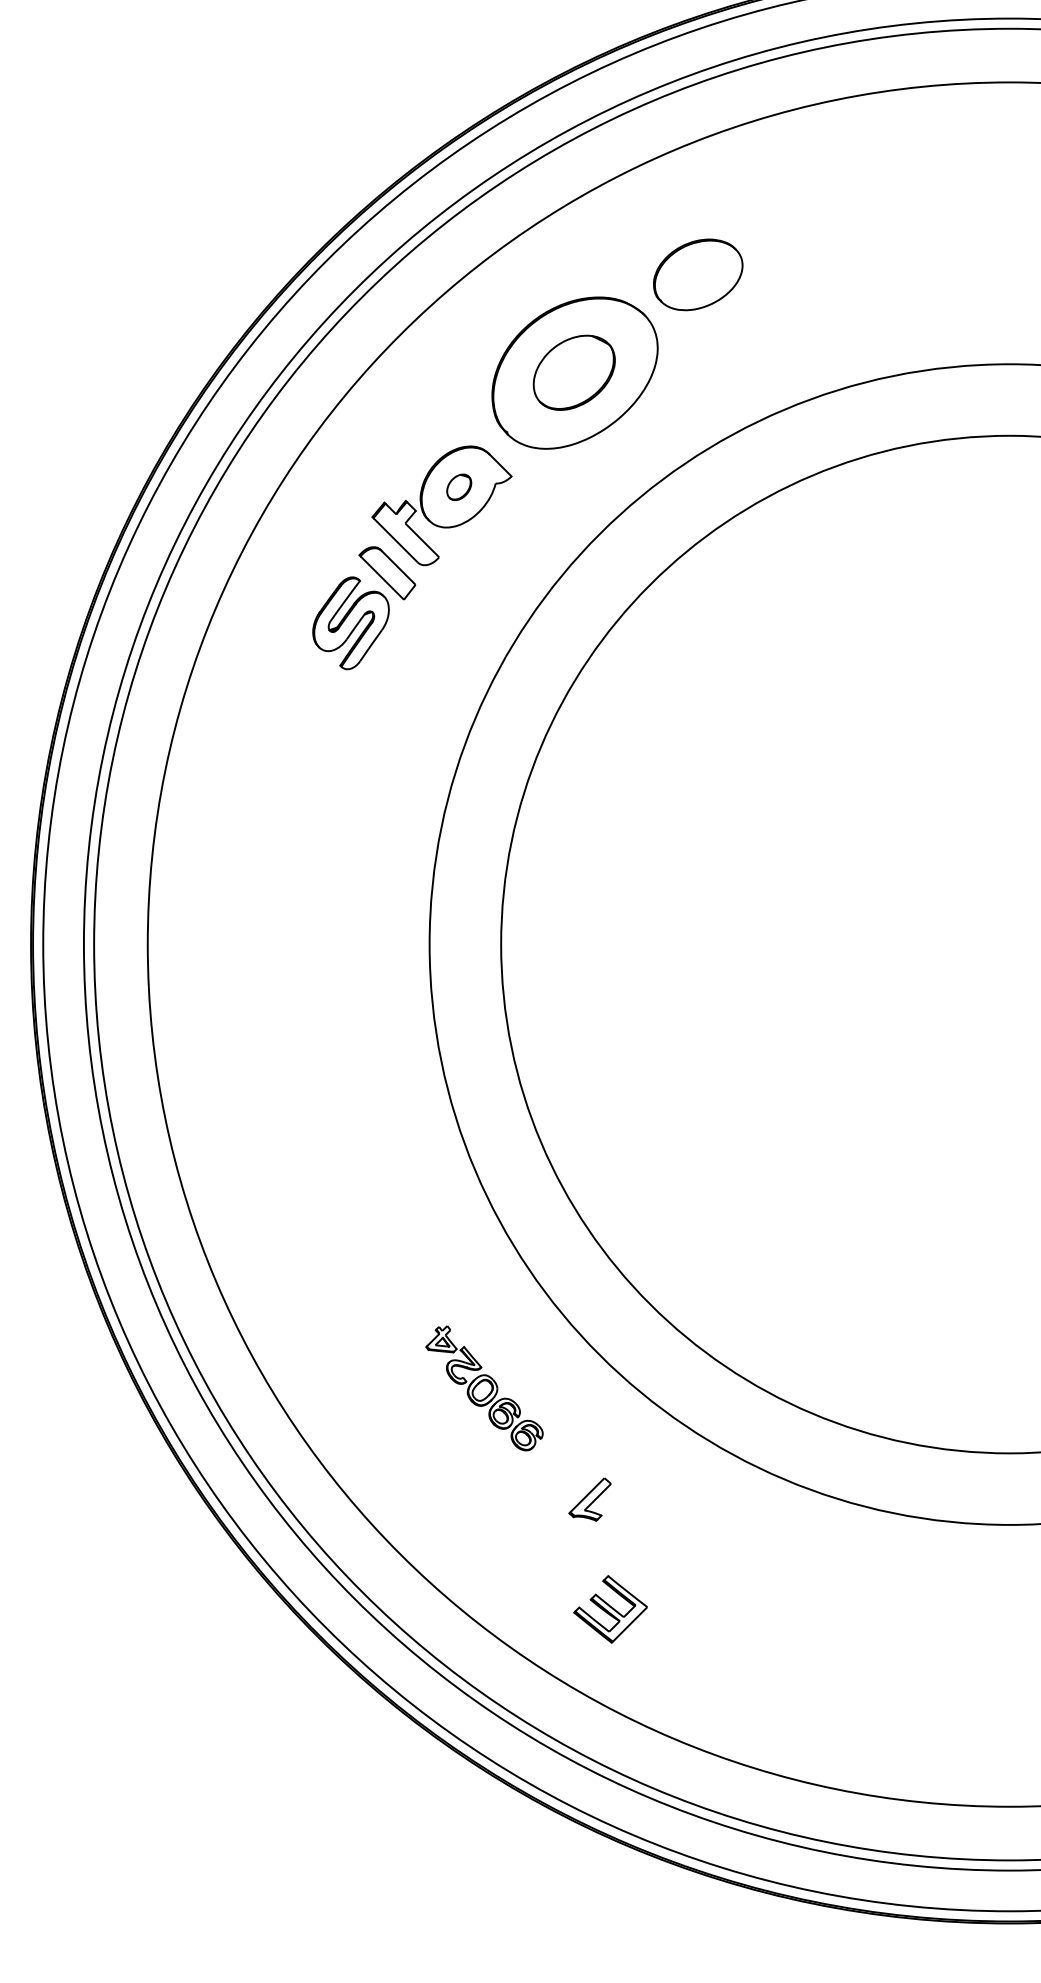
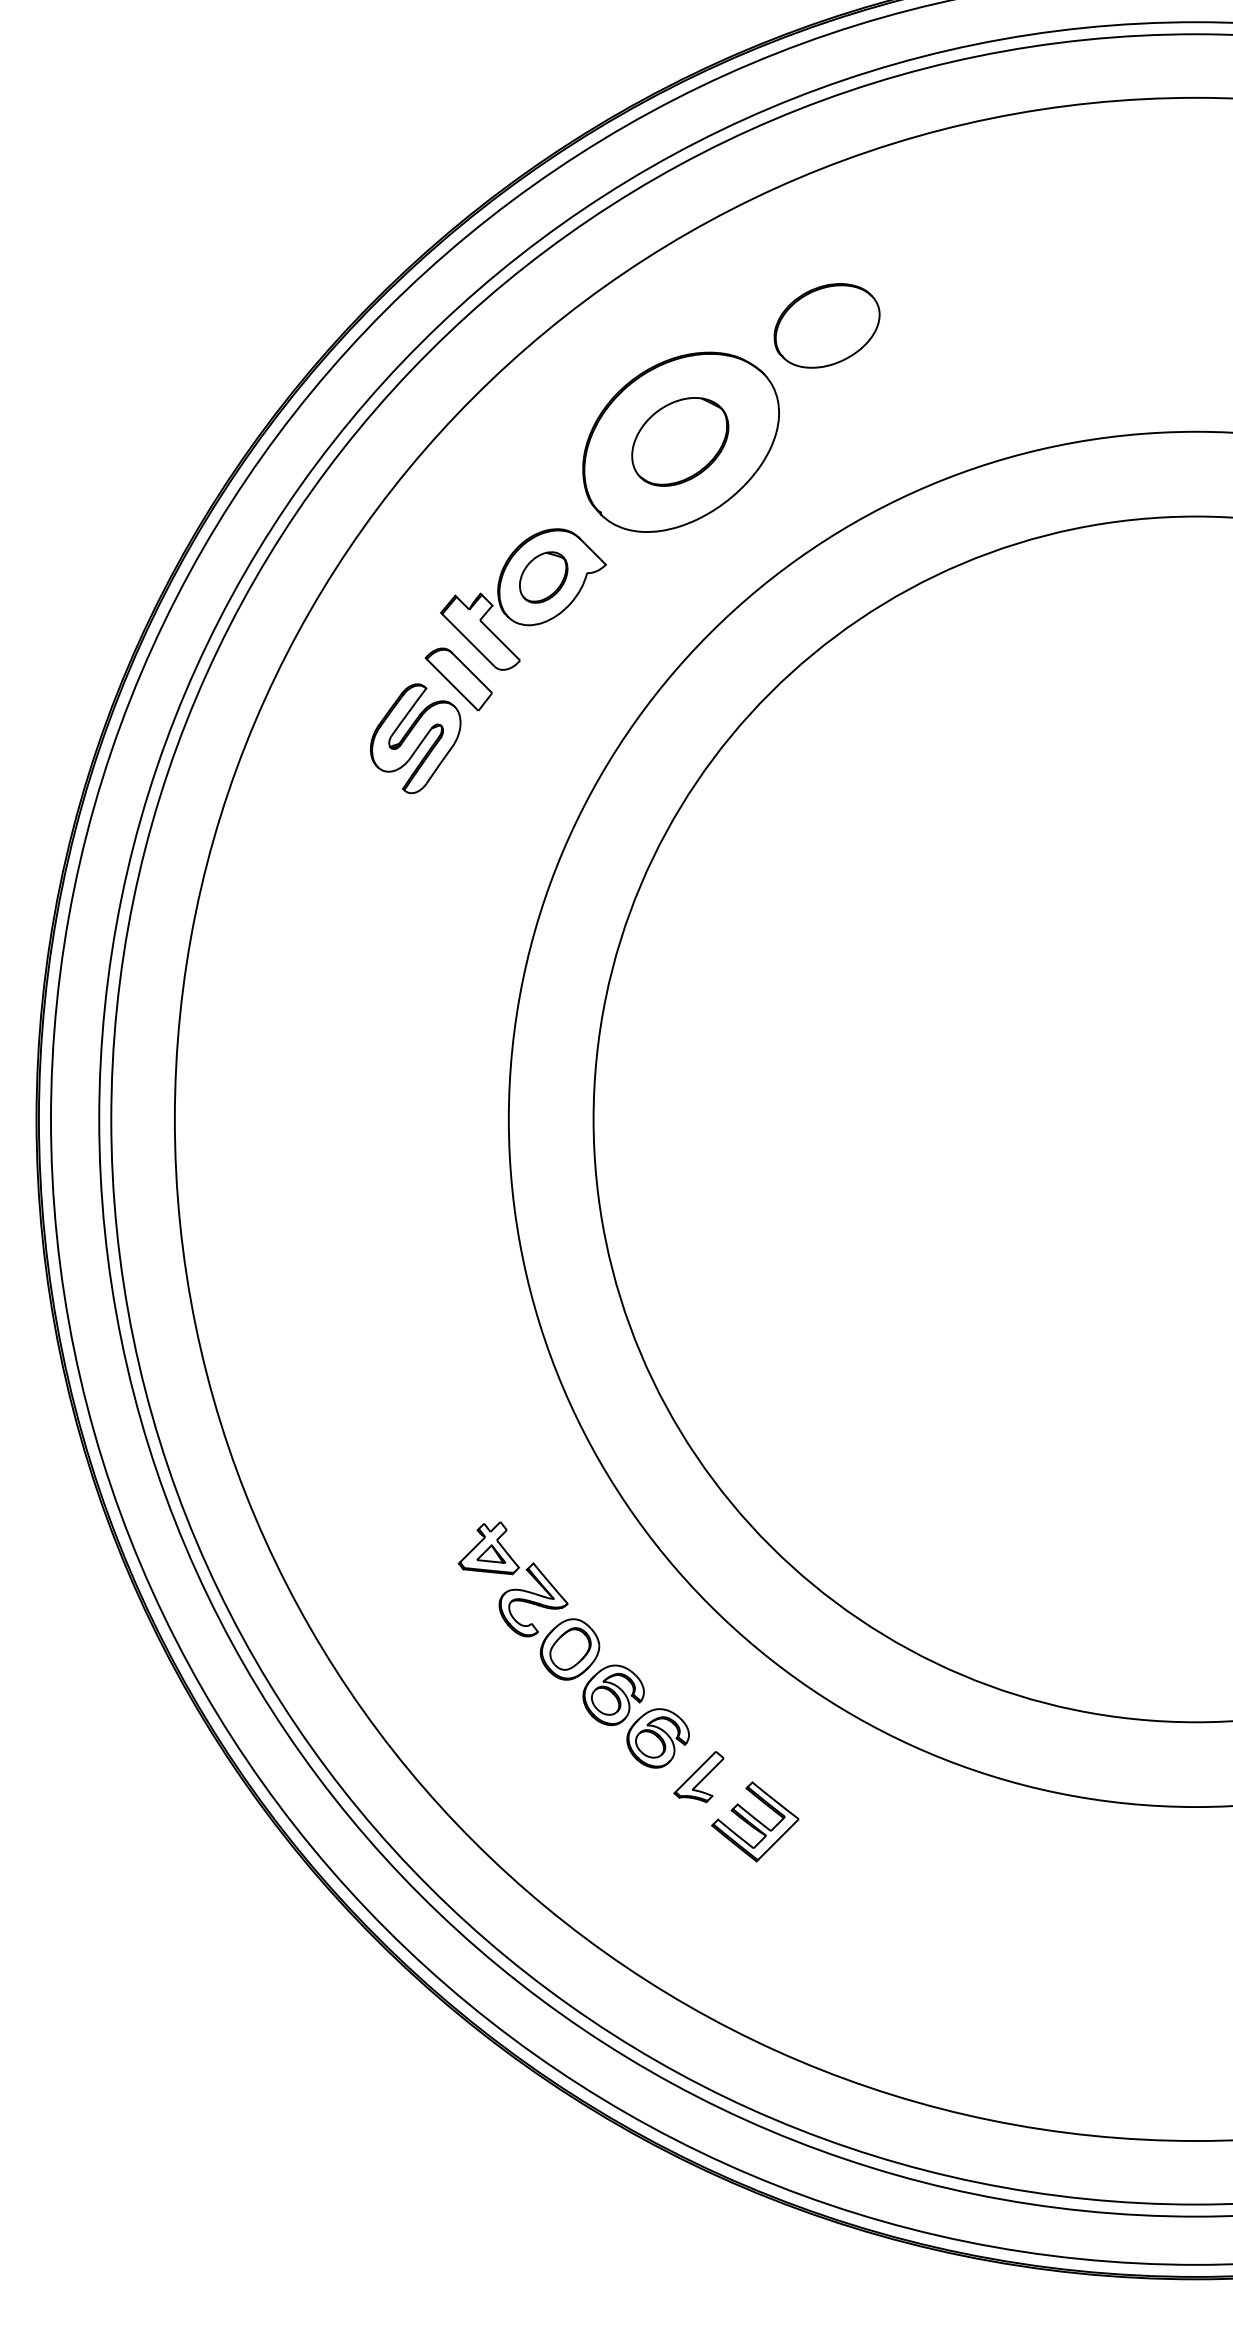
part: (459, 487) -> (544, 577), size x1.67
part: (484, 1388) -> (573, 1645), size x1.67
part: (610, 1609) -> (755, 1821), moved

